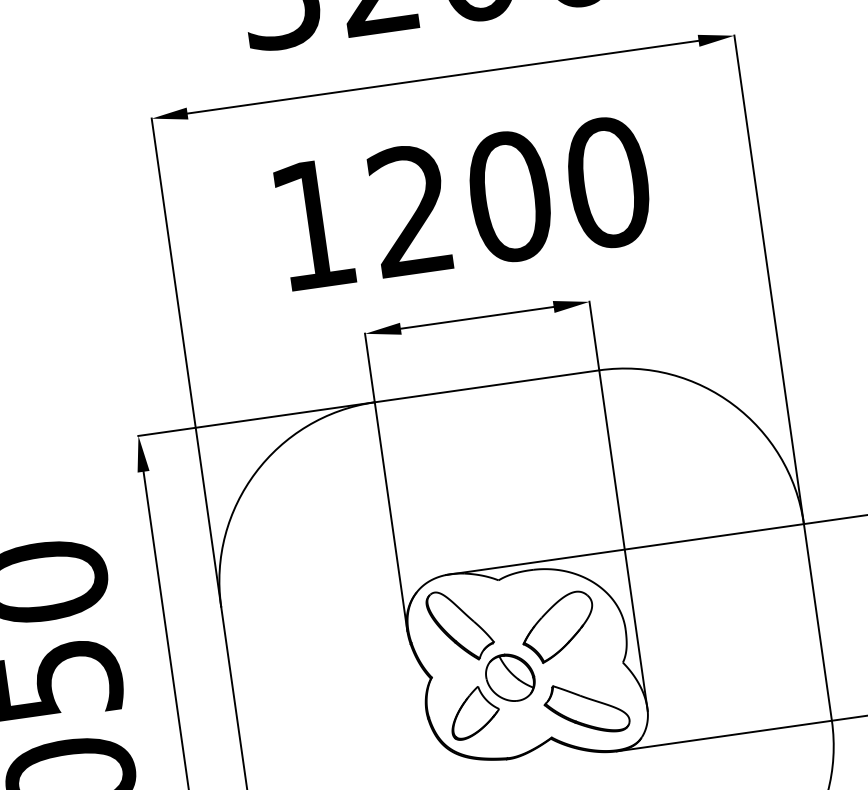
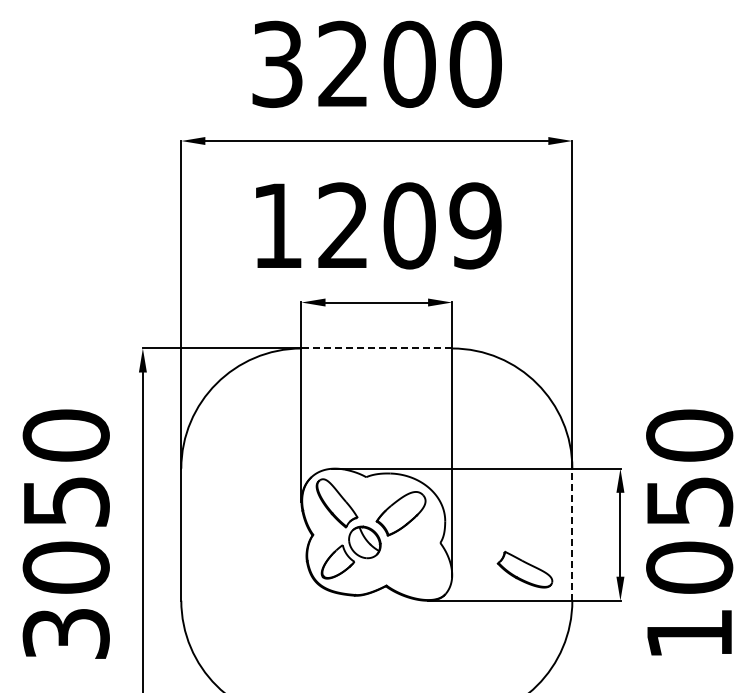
text: (608, 182) -> (475, 225), 1200 -> 1209
line: (488, 386) -> (377, 348), solid -> dashed
line: (818, 622) -> (572, 534), solid -> dashed
part: (585, 708) -> (524, 569), moved

